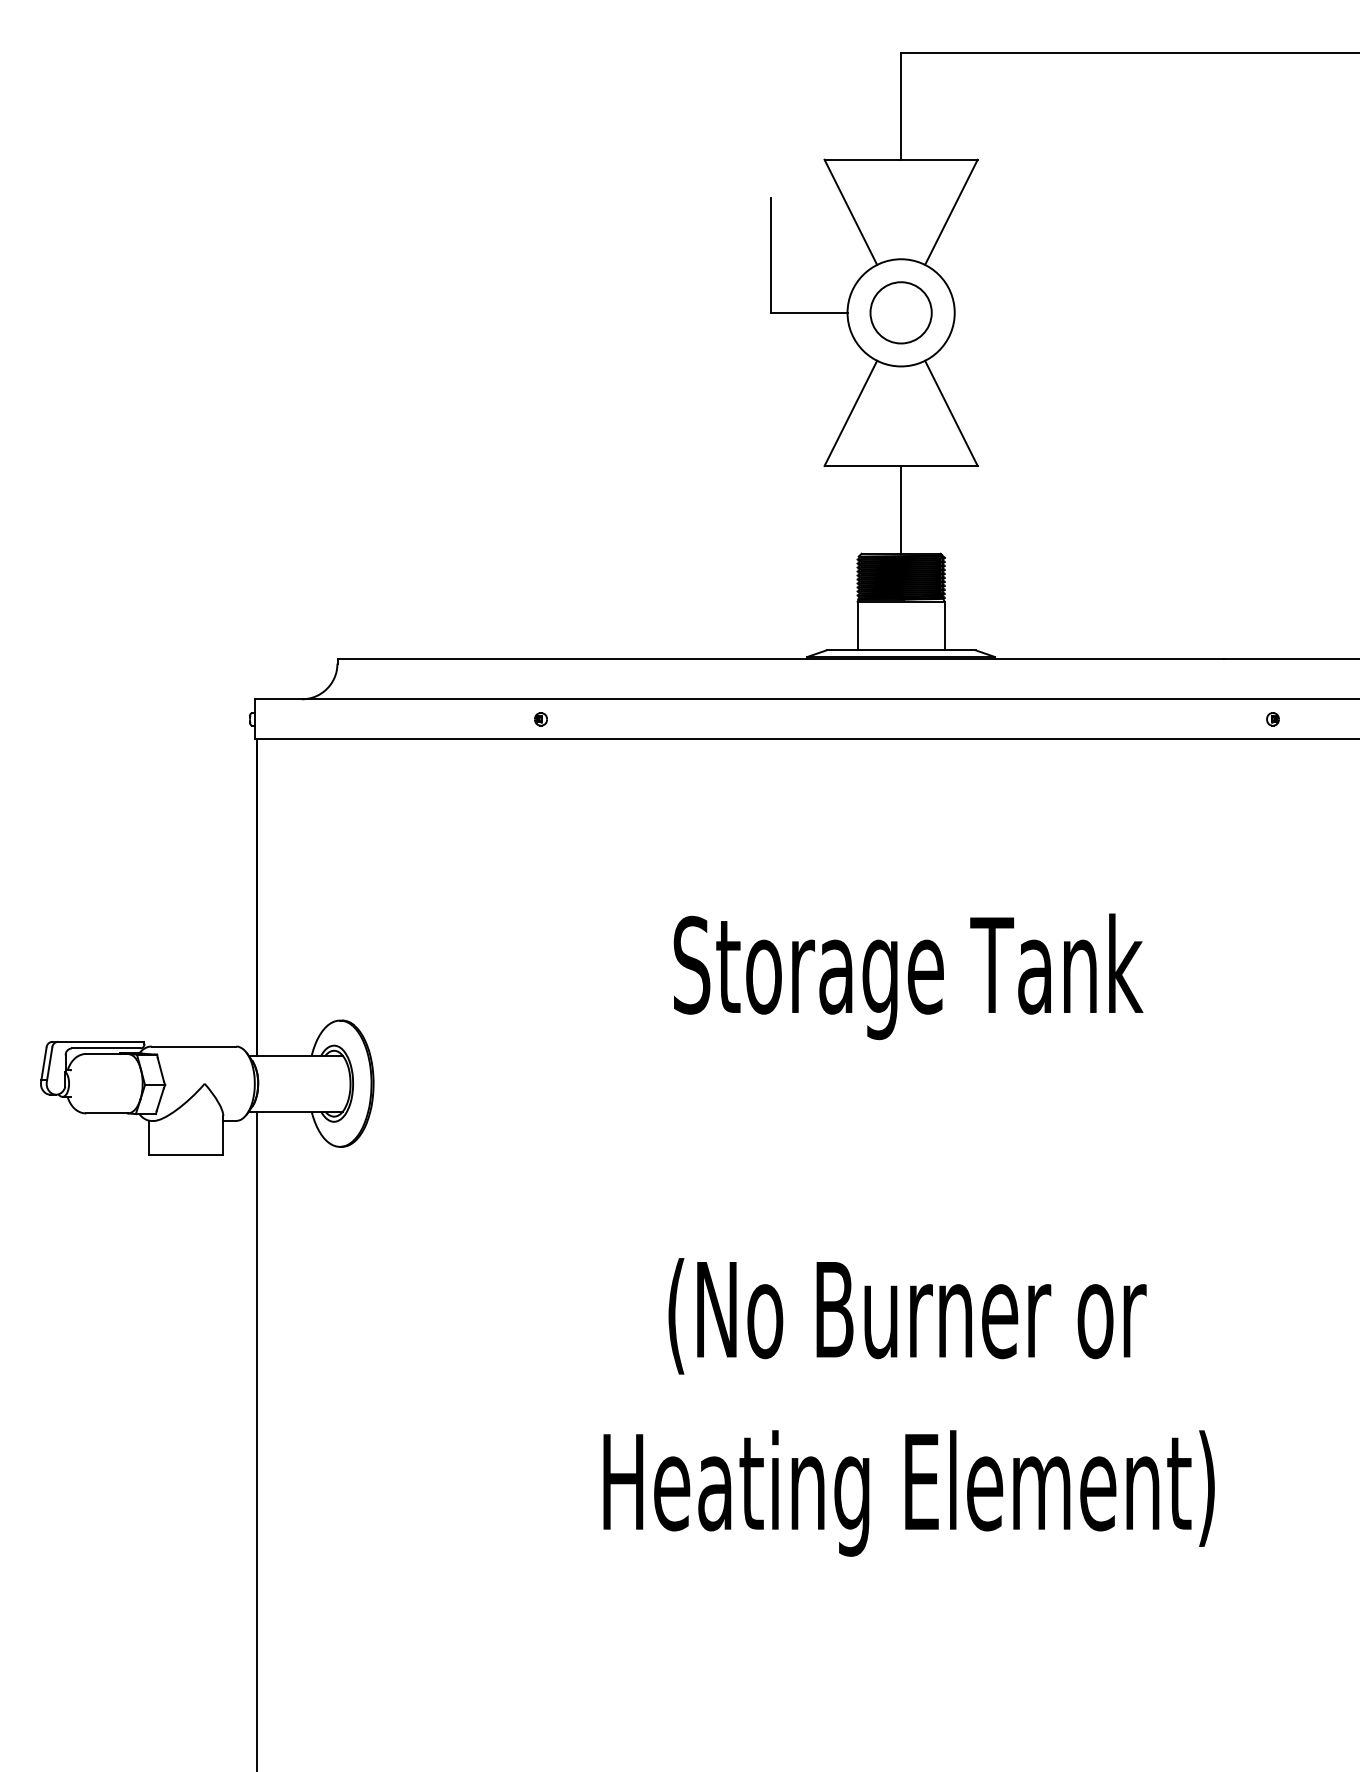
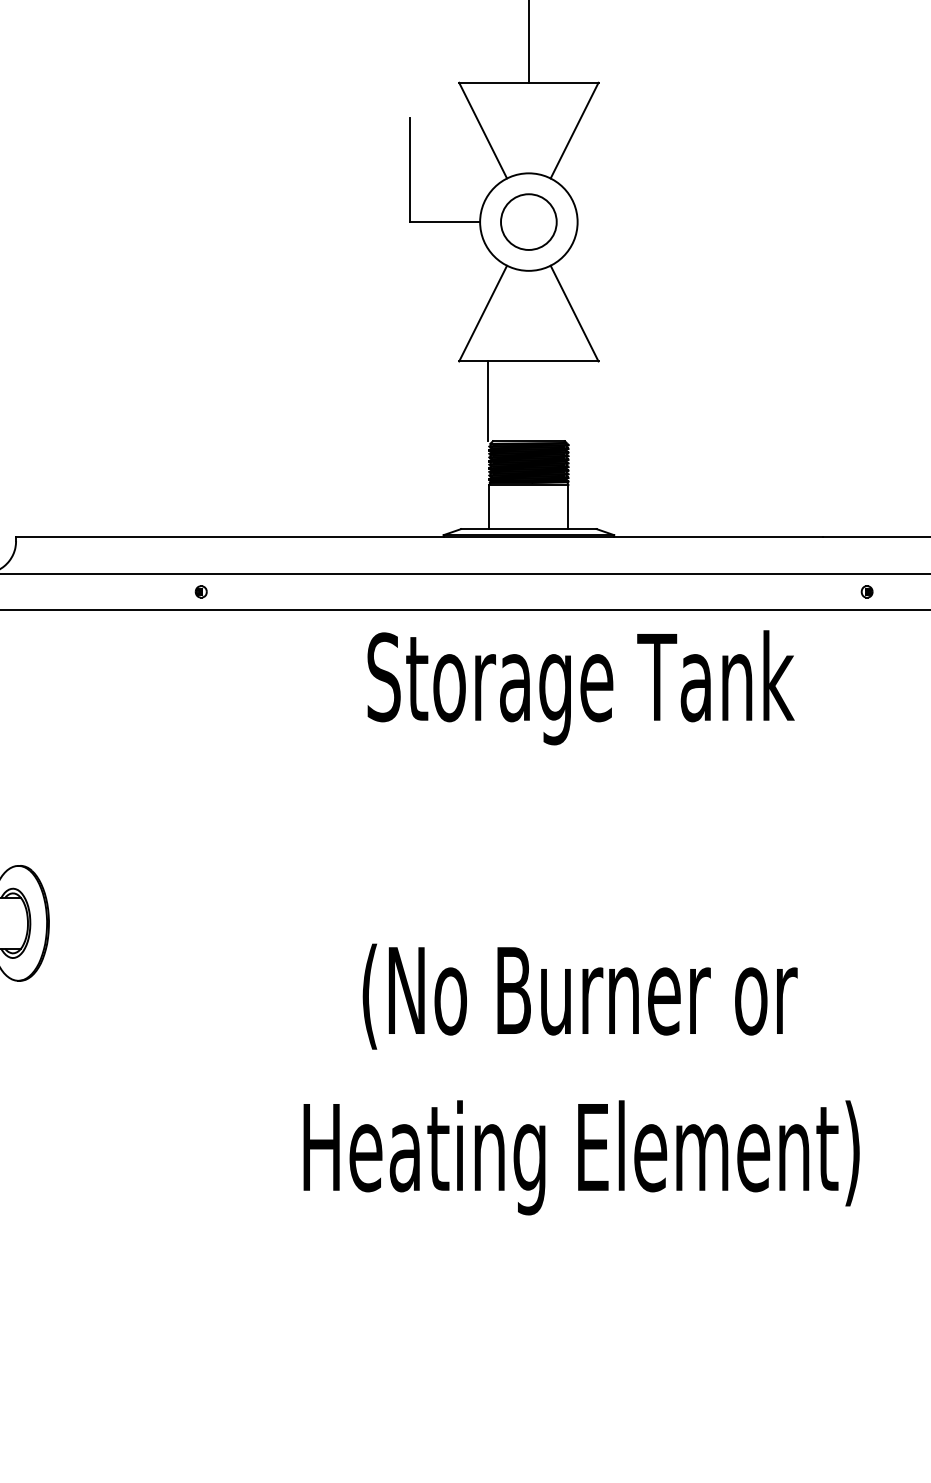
line: (901, 509) -> (488, 400), moved
text: (908, 1234) -> (581, 922), moved

